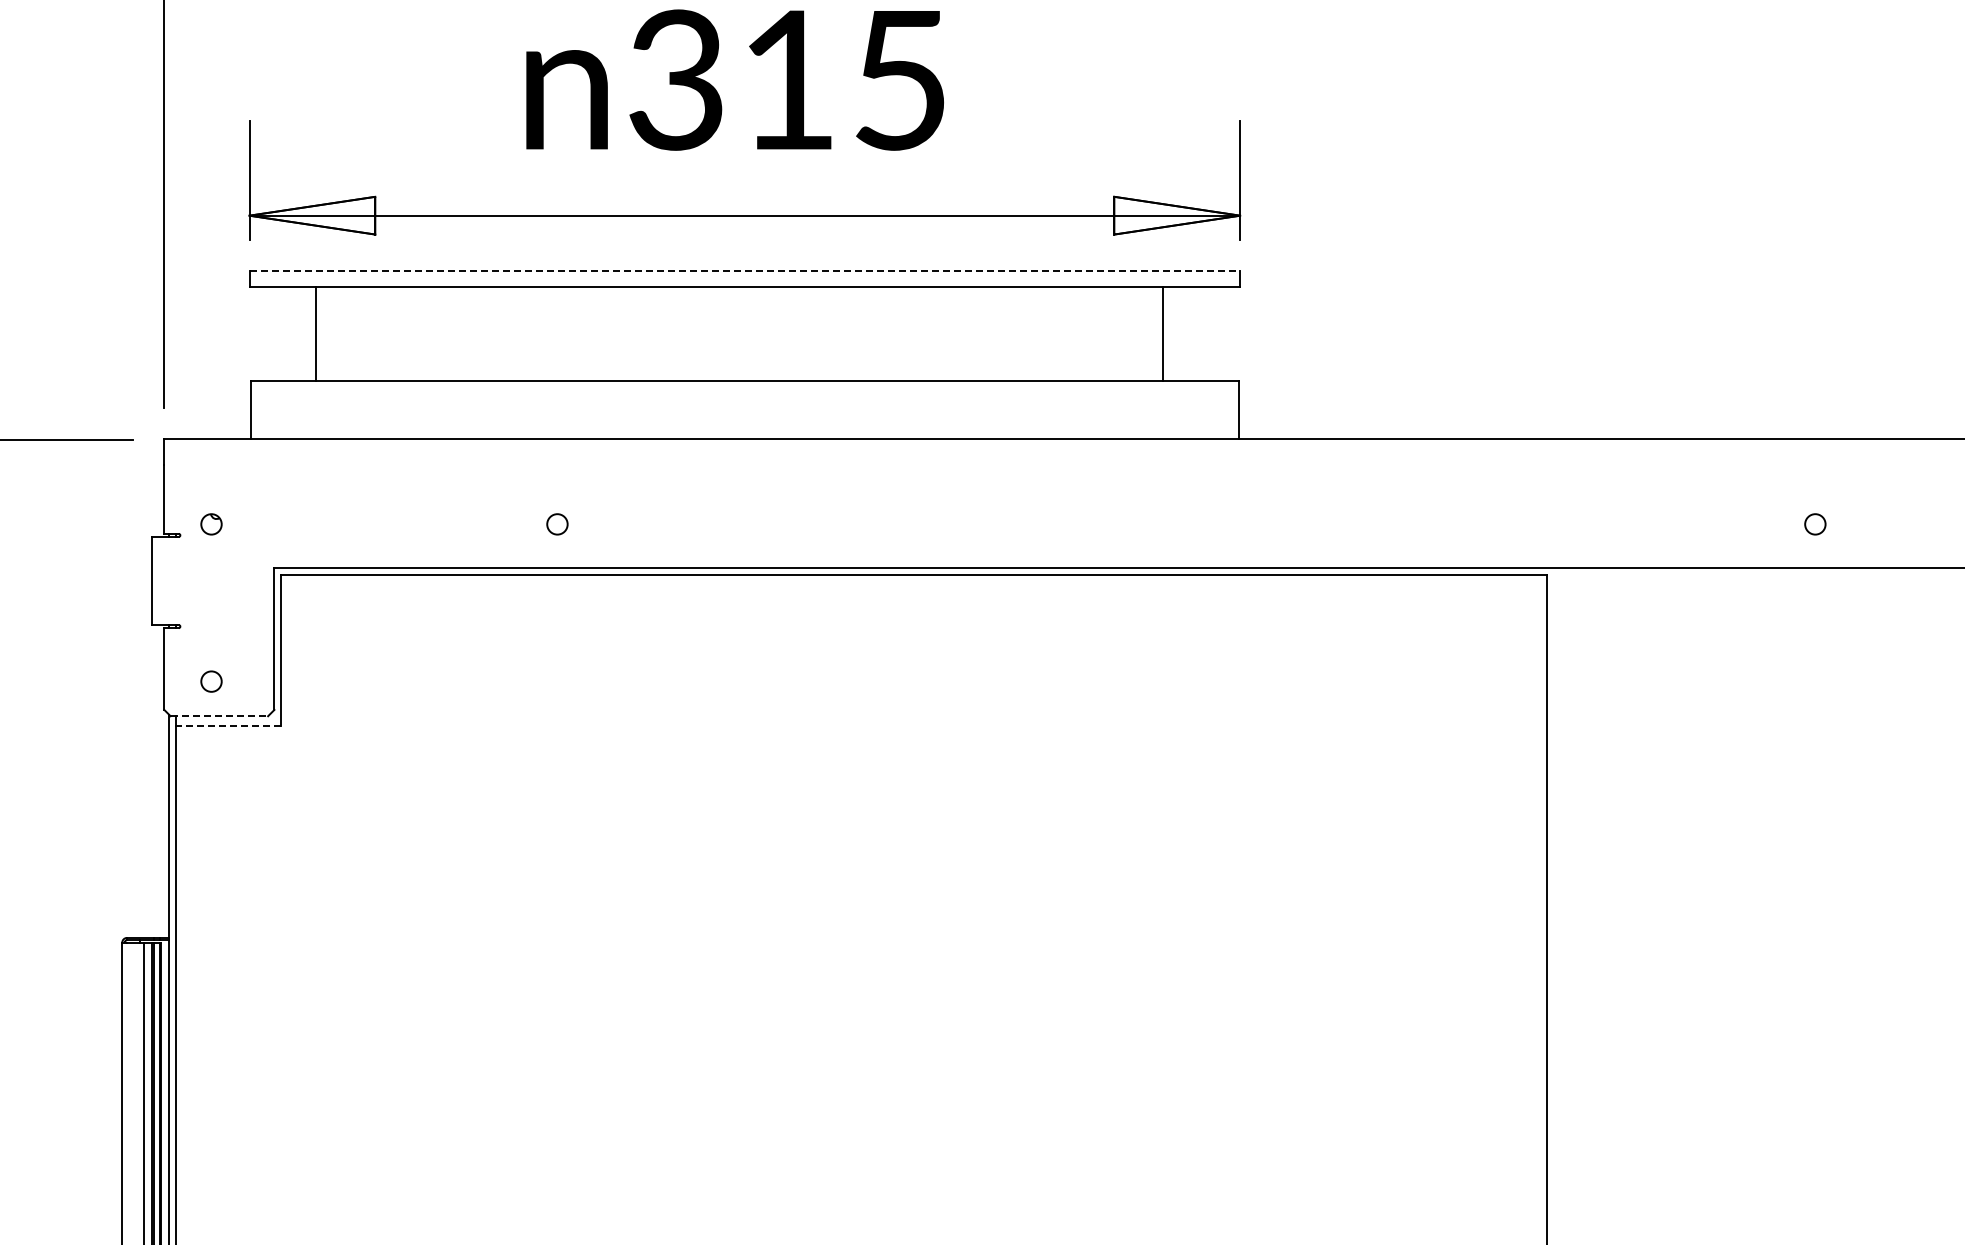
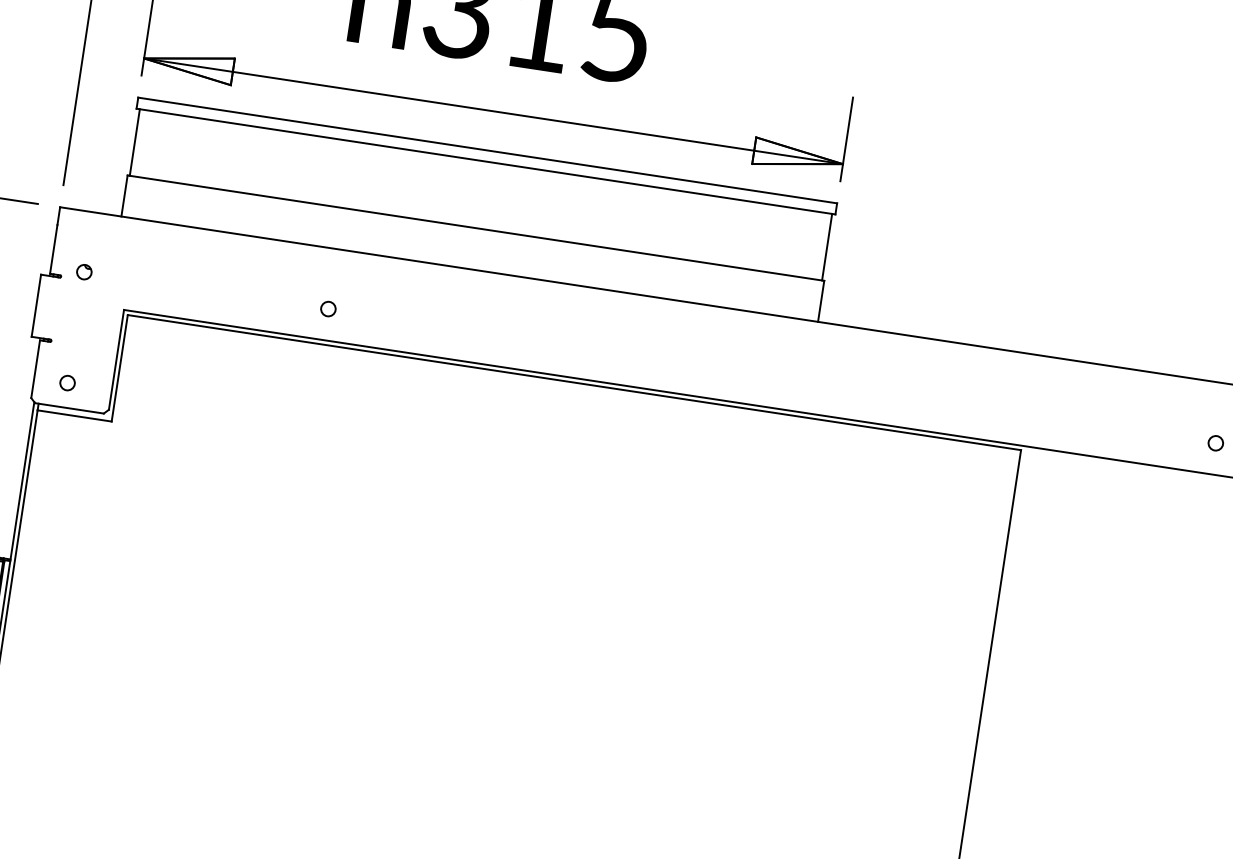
line: (745, 271) -> (488, 150), dashed -> solid
line: (316, 333) -> (135, 142), moved
line: (1162, 333) -> (827, 246), moved
line: (219, 716) -> (69, 408), dashed -> solid
line: (227, 725) -> (74, 415), dashed -> solid

